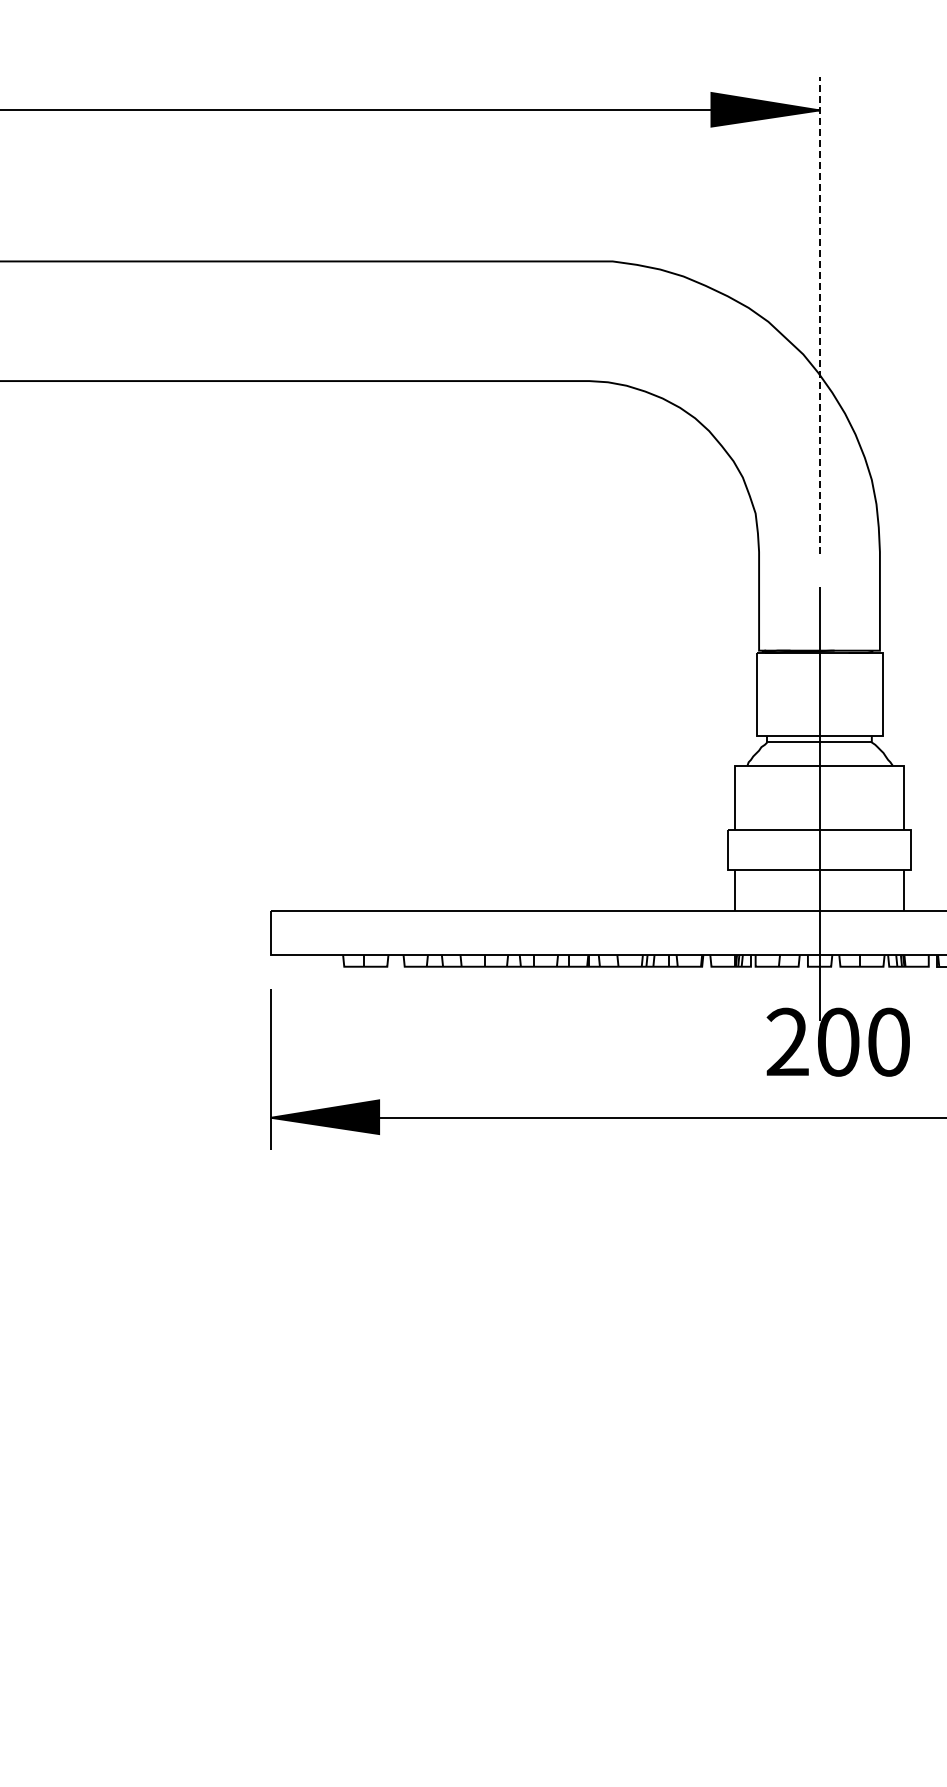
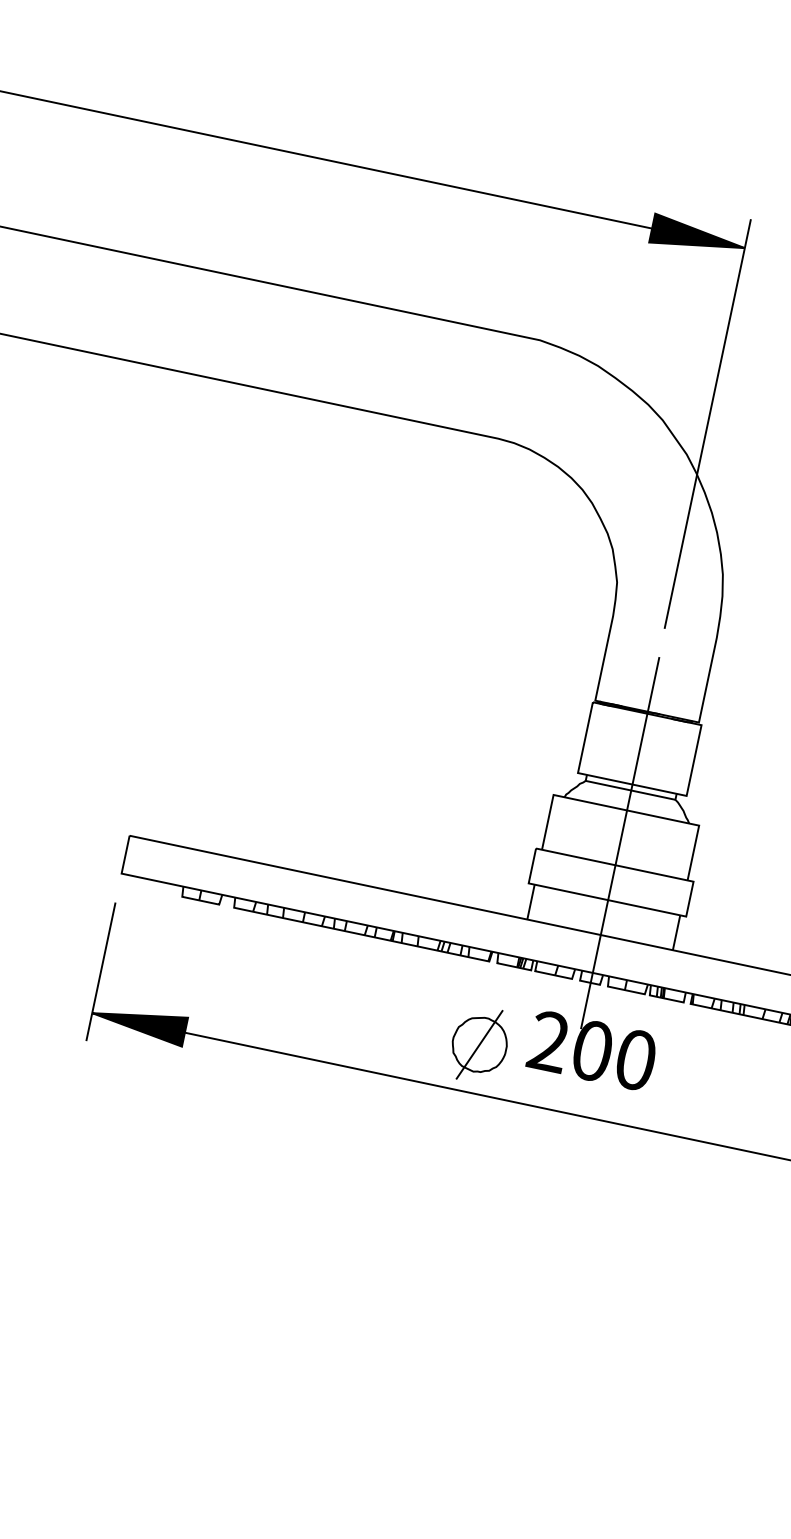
line: (819, 315) -> (707, 424), dashed -> solid
part: (710, 1061) -> (479, 1044), added

